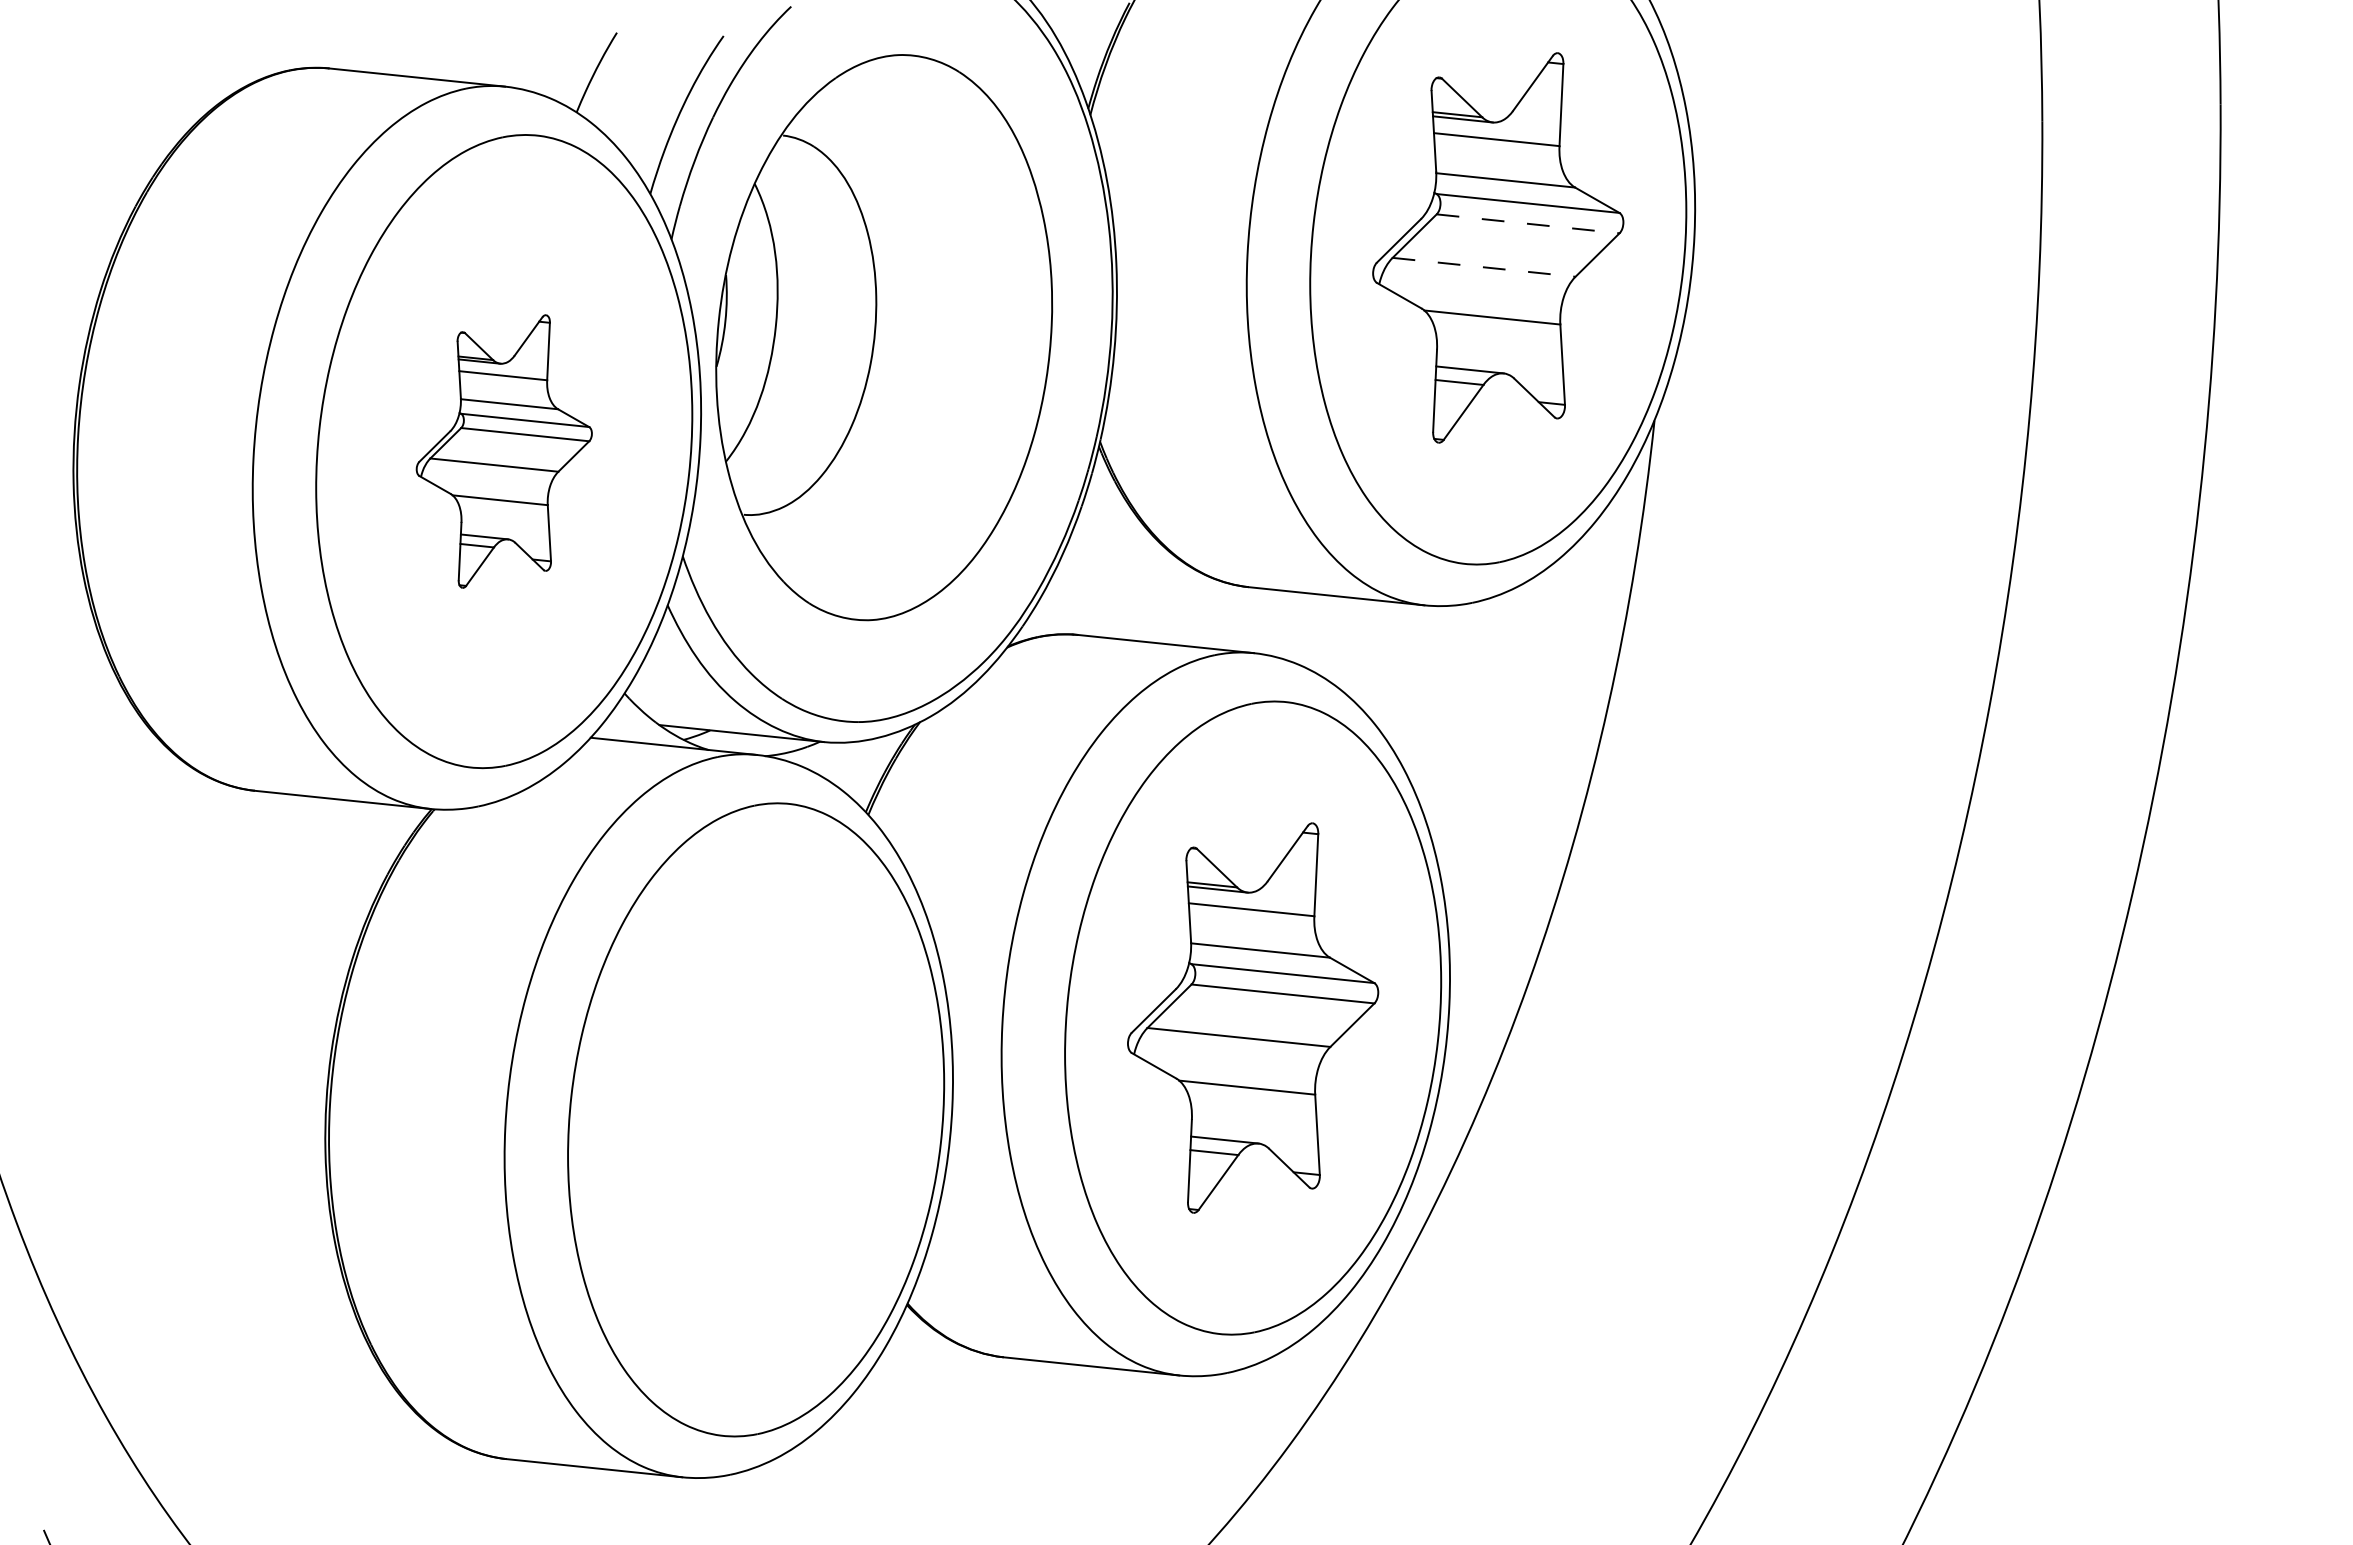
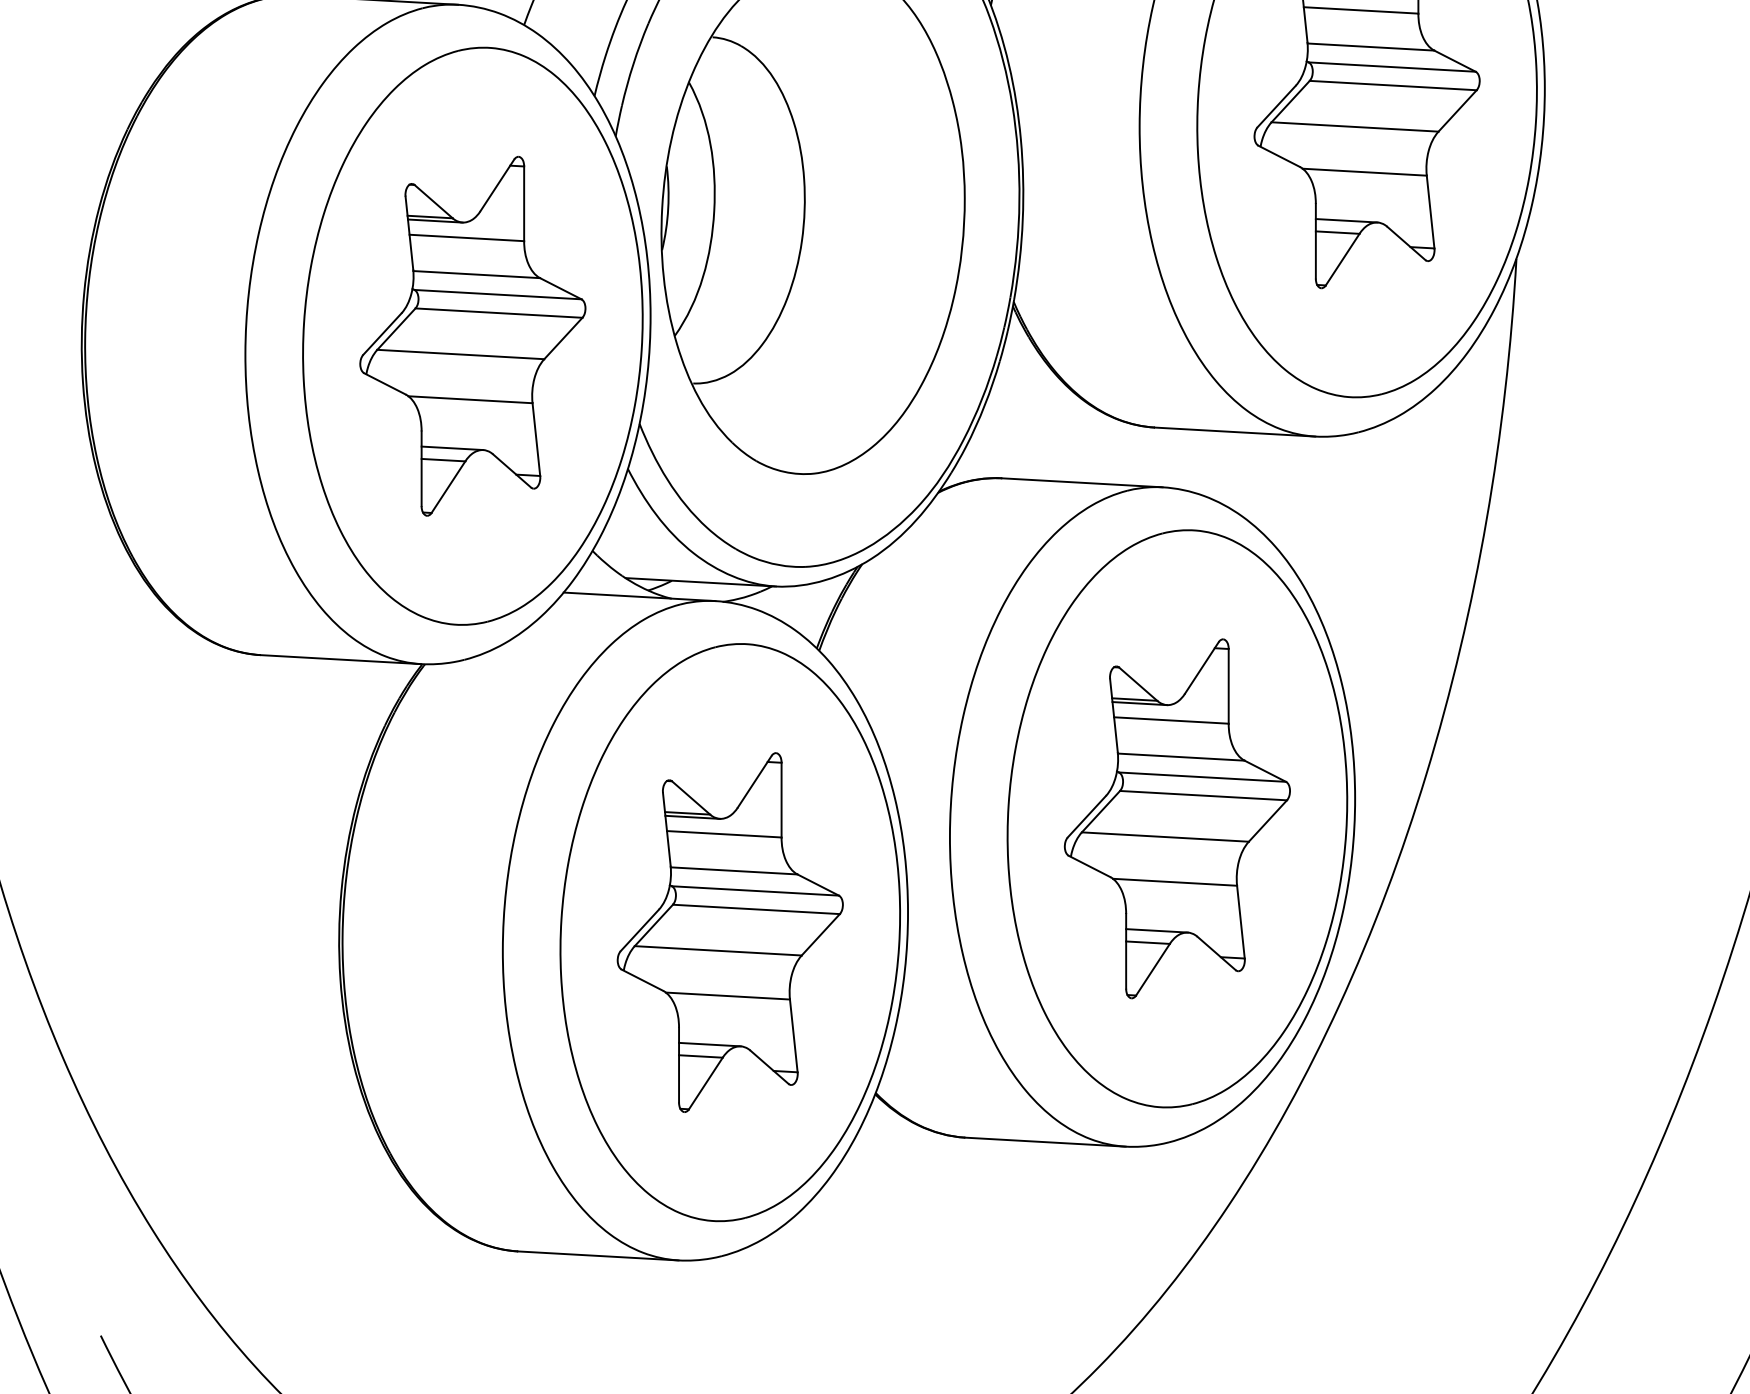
line: (1528, 223) -> (1393, 85), dashed -> solid
line: (1484, 267) -> (1355, 127), dashed -> solid
part: (504, 451) -> (473, 336), size x1.43
part: (756, 1119) -> (730, 932), added

